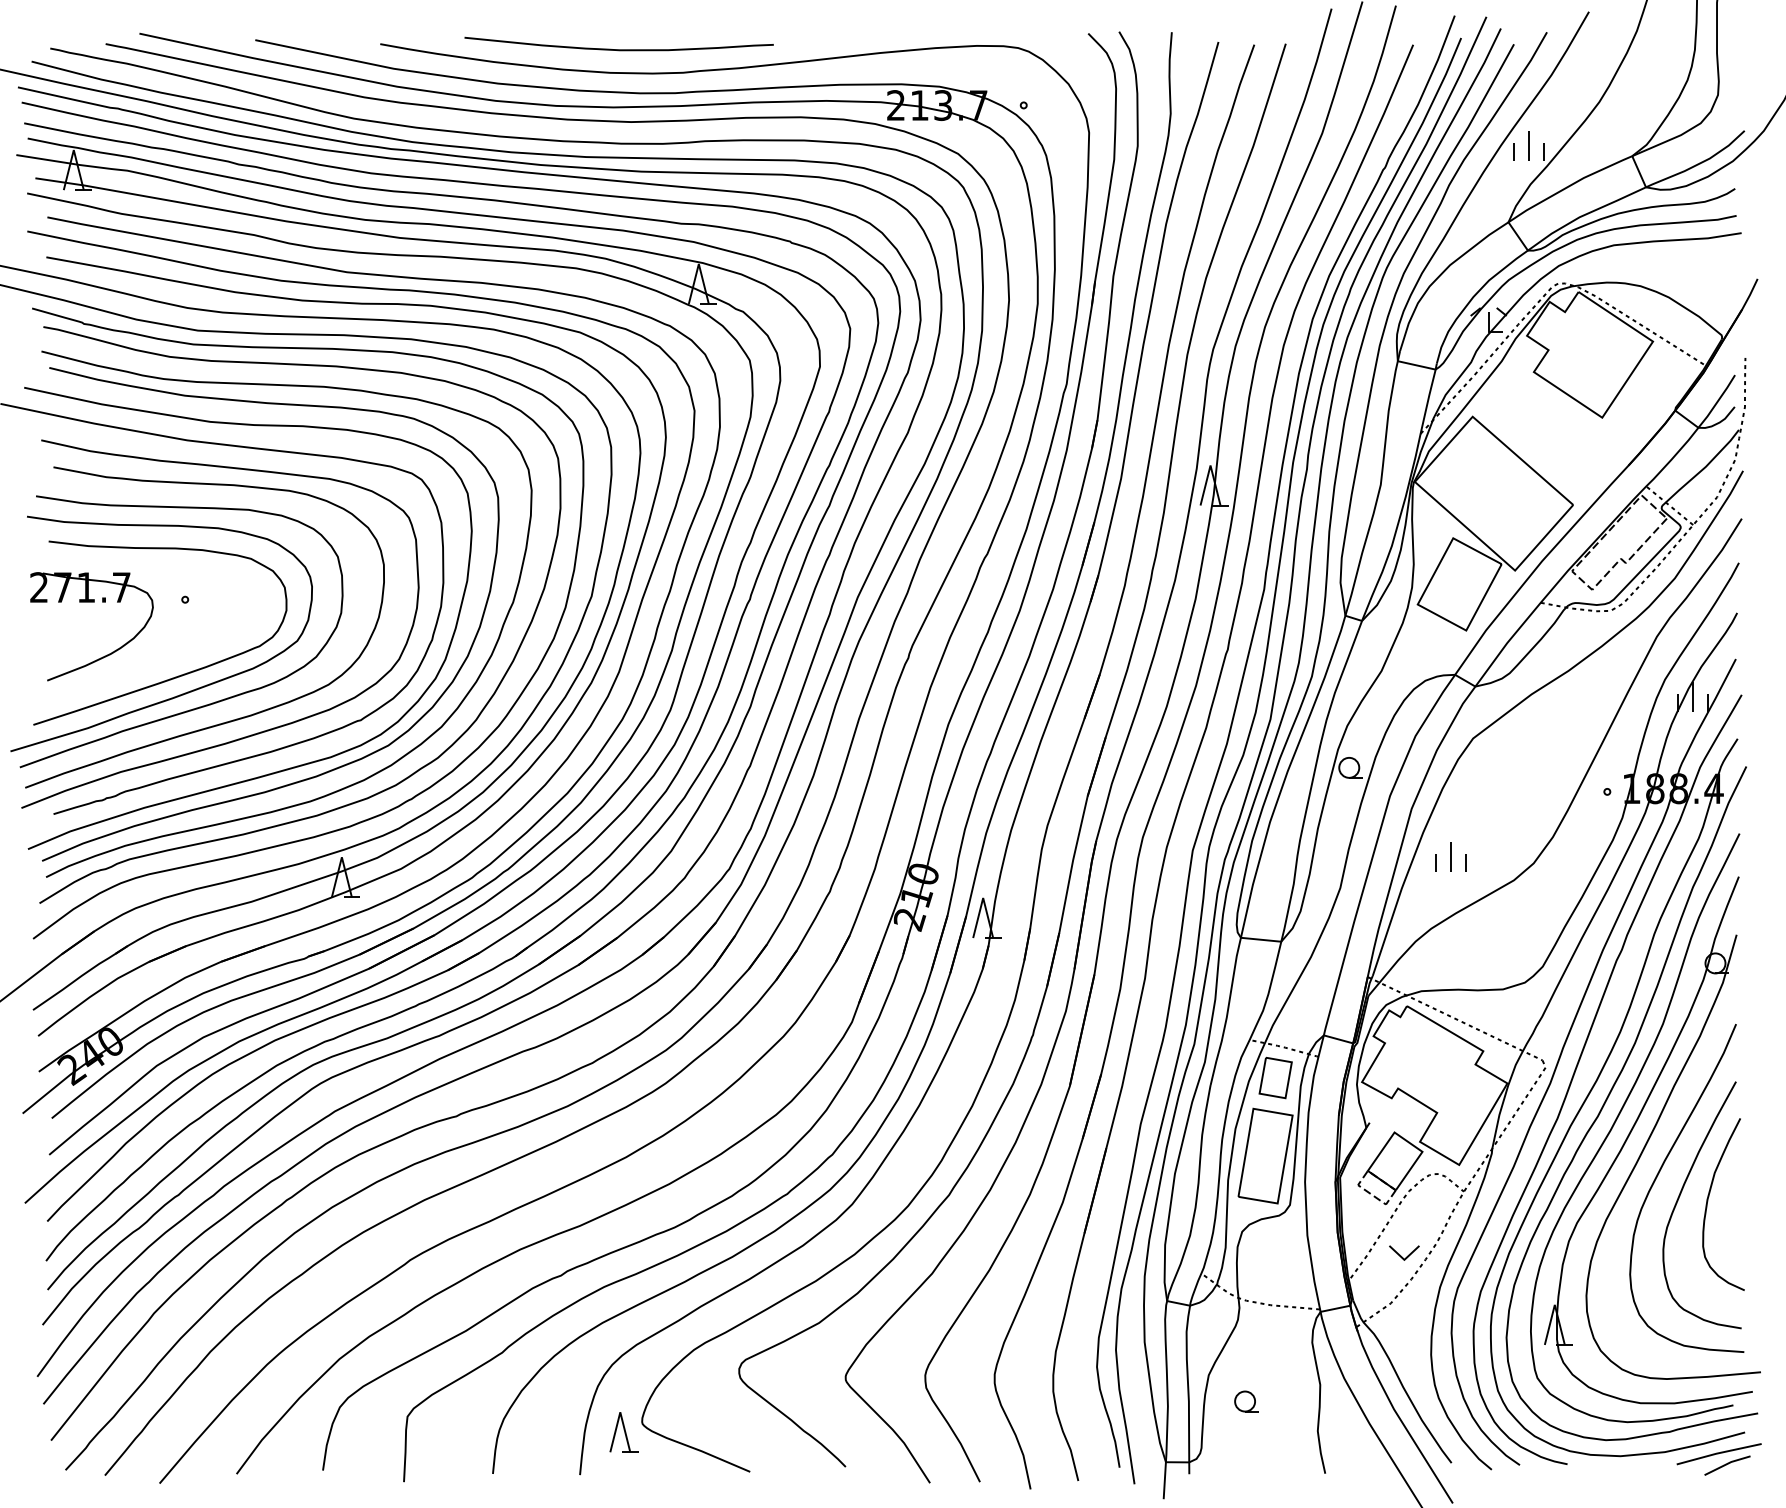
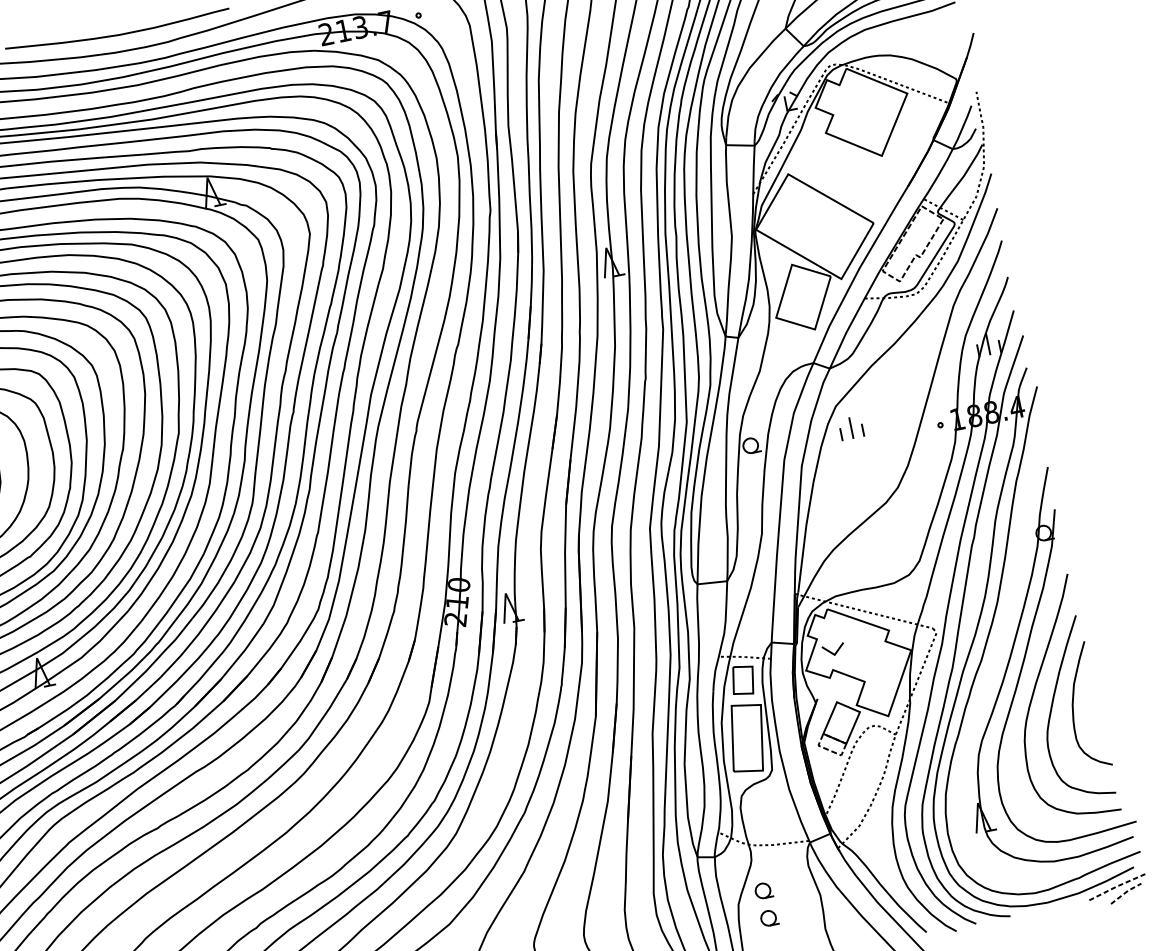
part: (1450, 856) -> (851, 428), moved
curve: (1617, 1119) -> (995, 660), removed
part: (1404, 1252) -> (833, 649), moved
part: (1246, 1363) -> (764, 890), added
line: (1718, 1453) -> (1117, 886), solid -> dashed
line: (1727, 1463) -> (1125, 892), solid -> dashed

